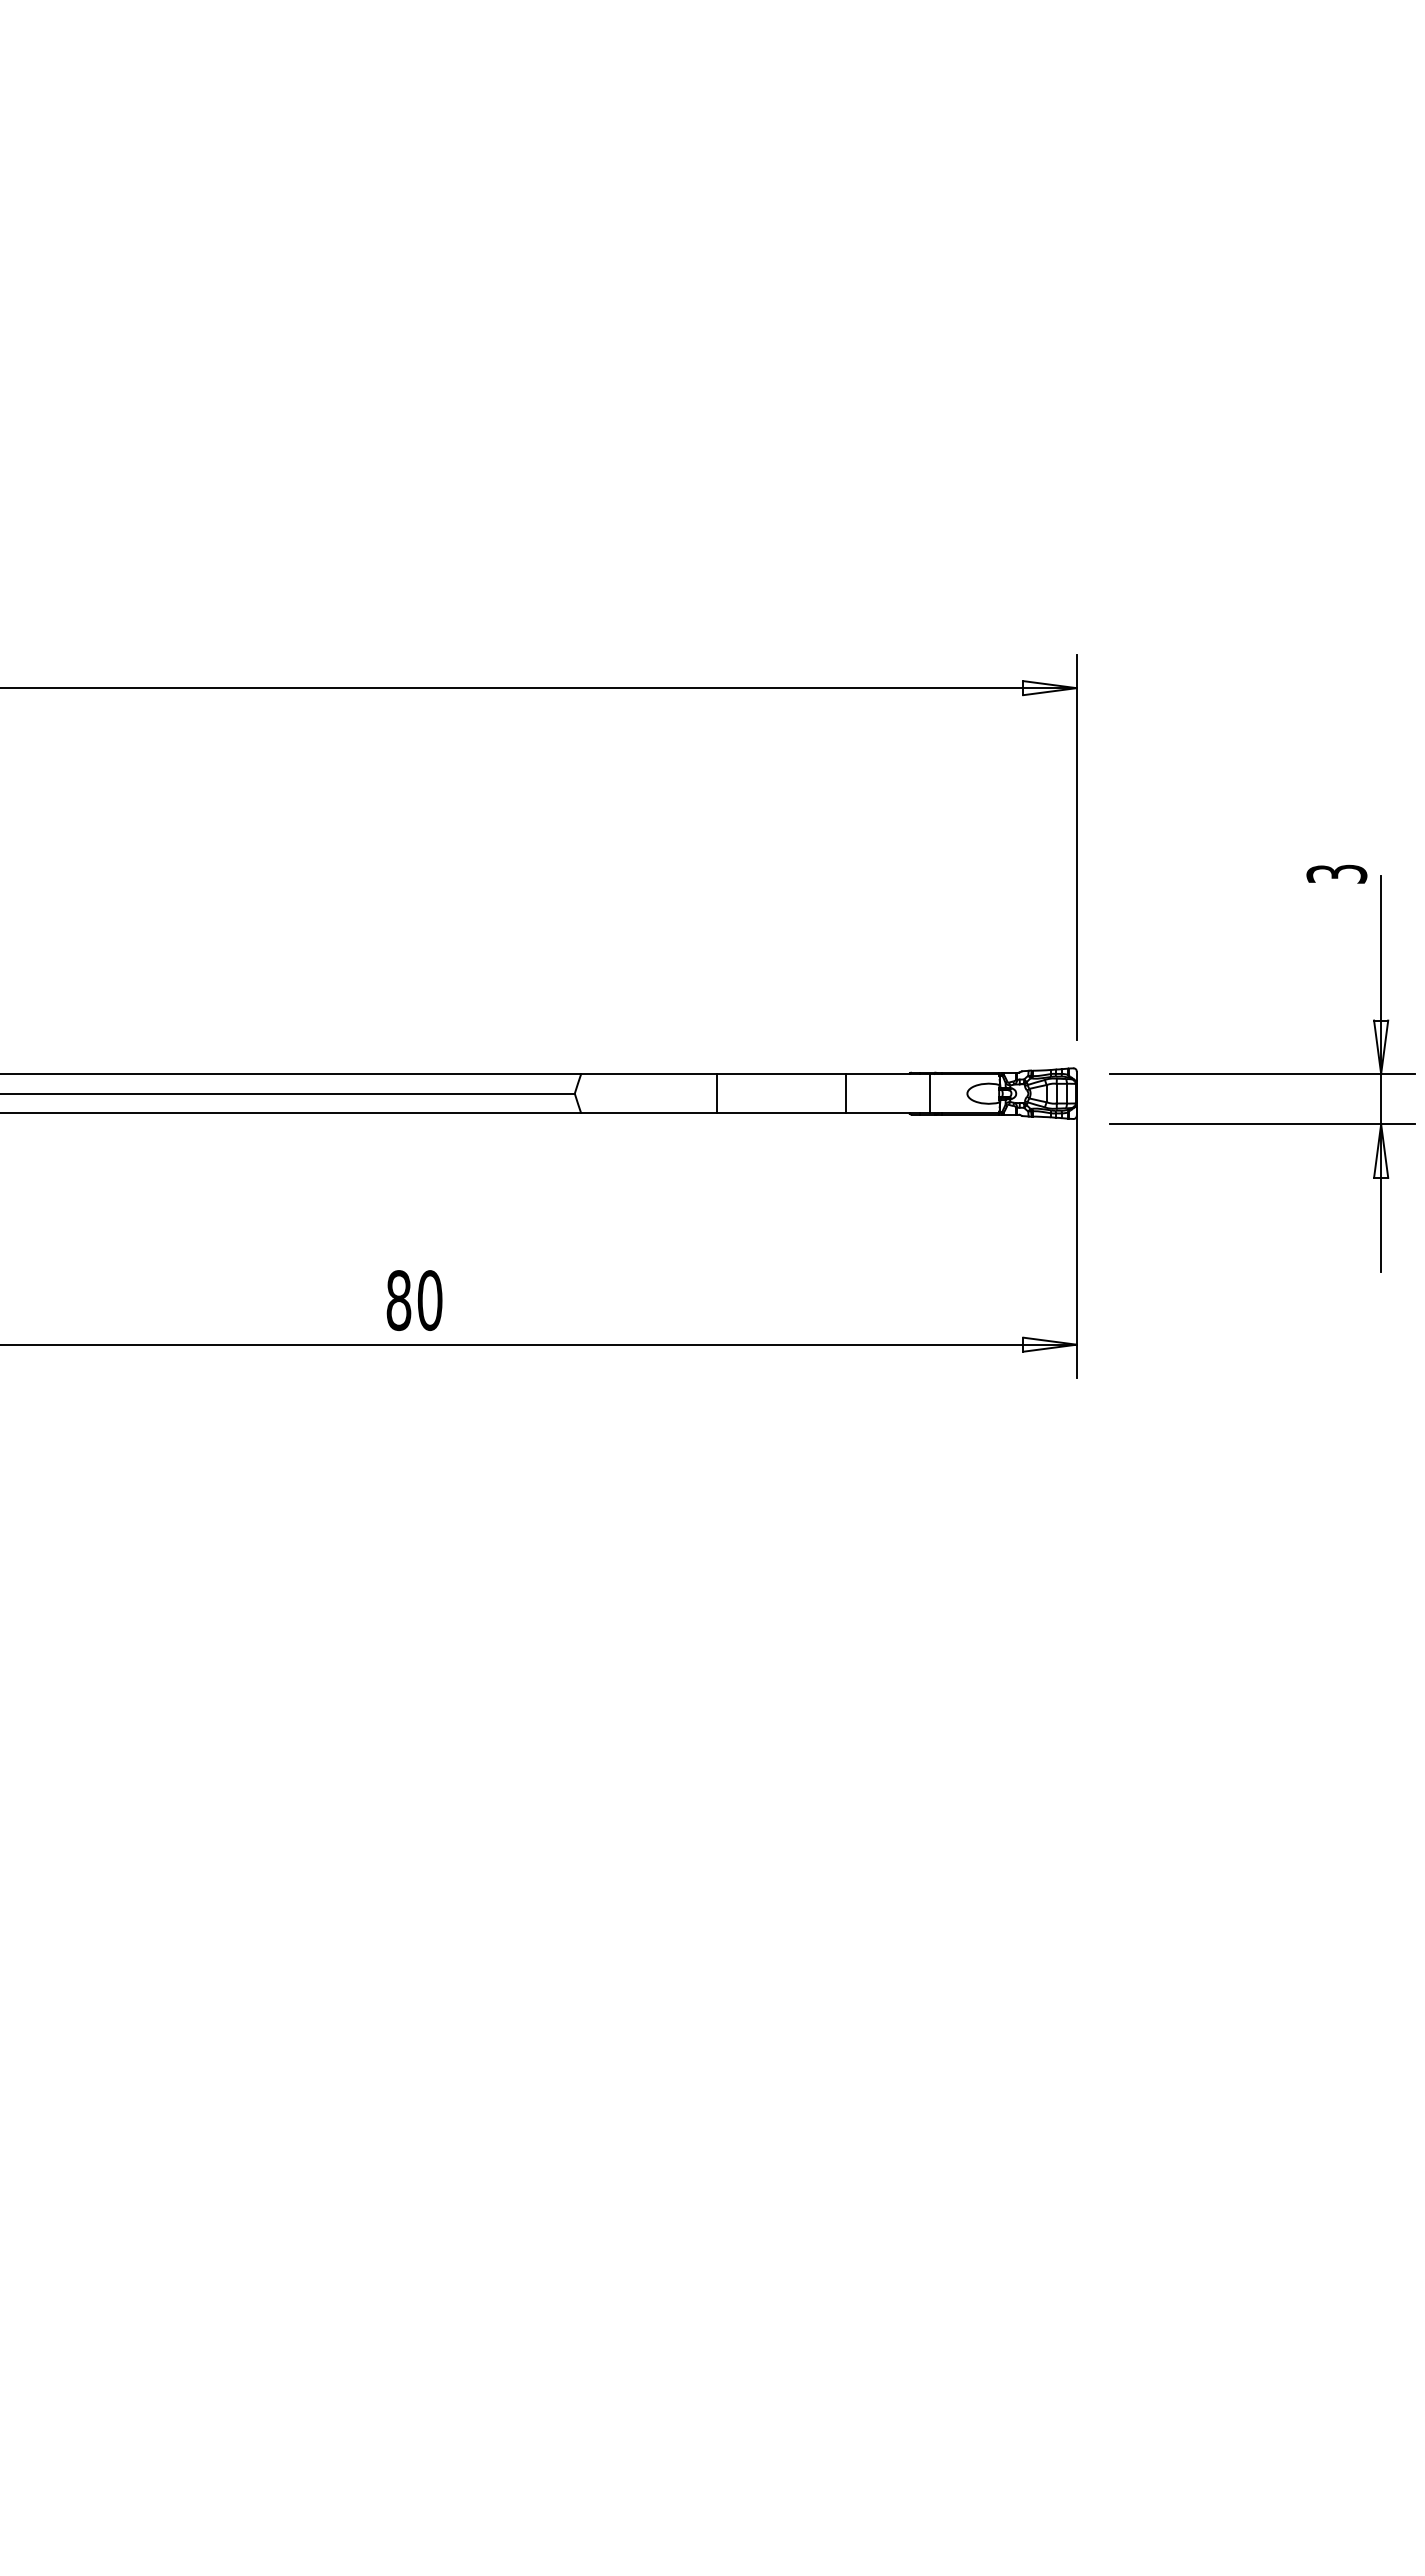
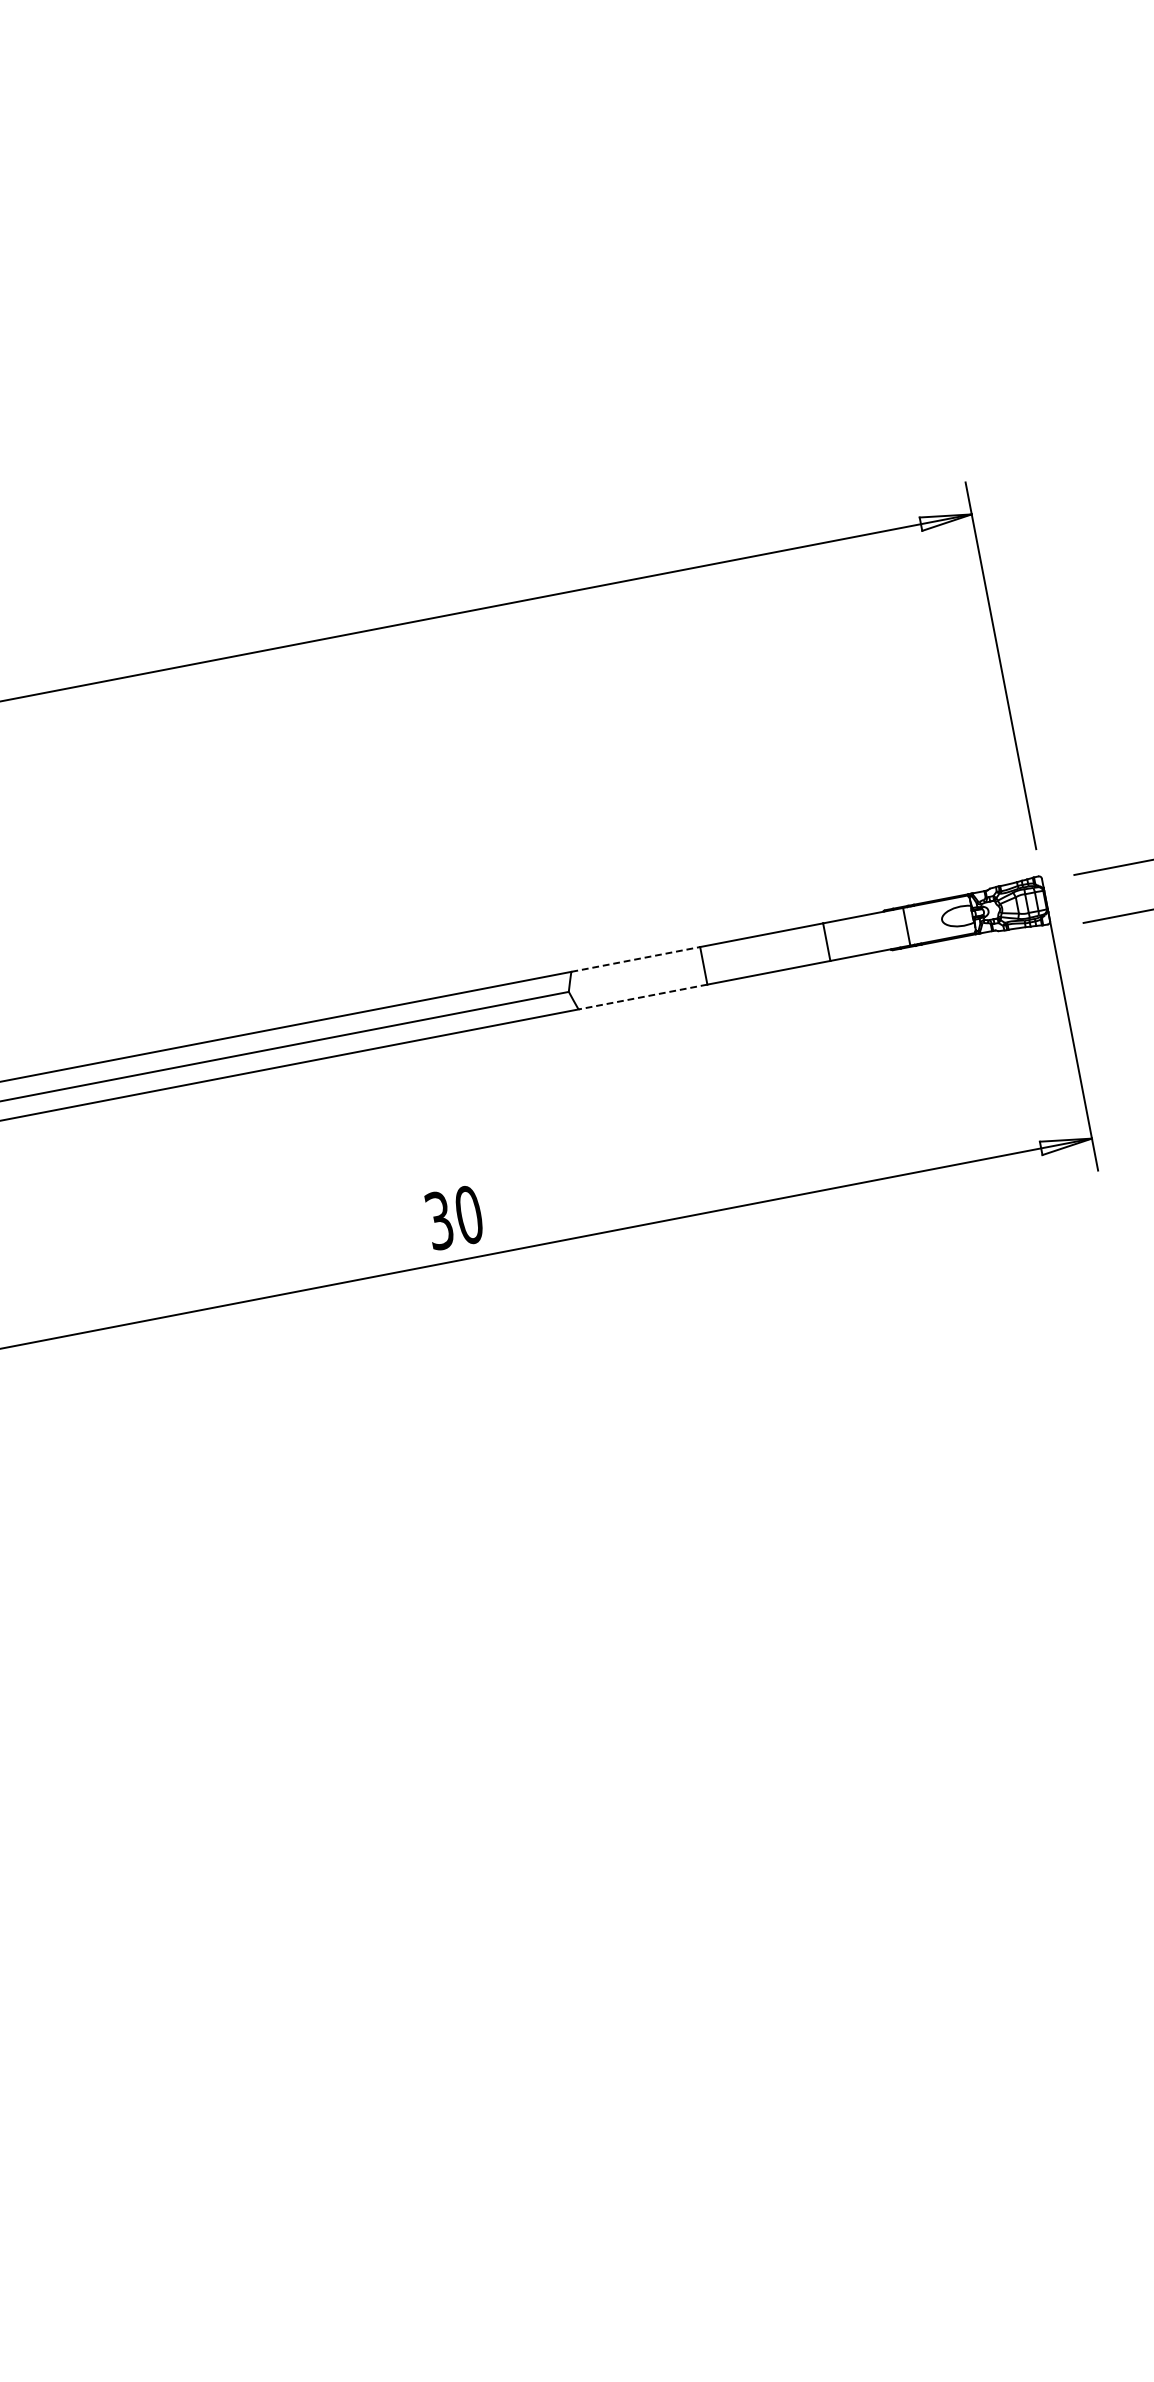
line: (649, 1073) -> (636, 958), solid -> dashed
line: (649, 1113) -> (643, 997), solid -> dashed
text: (398, 1300) -> (439, 1220), 80 -> 30

